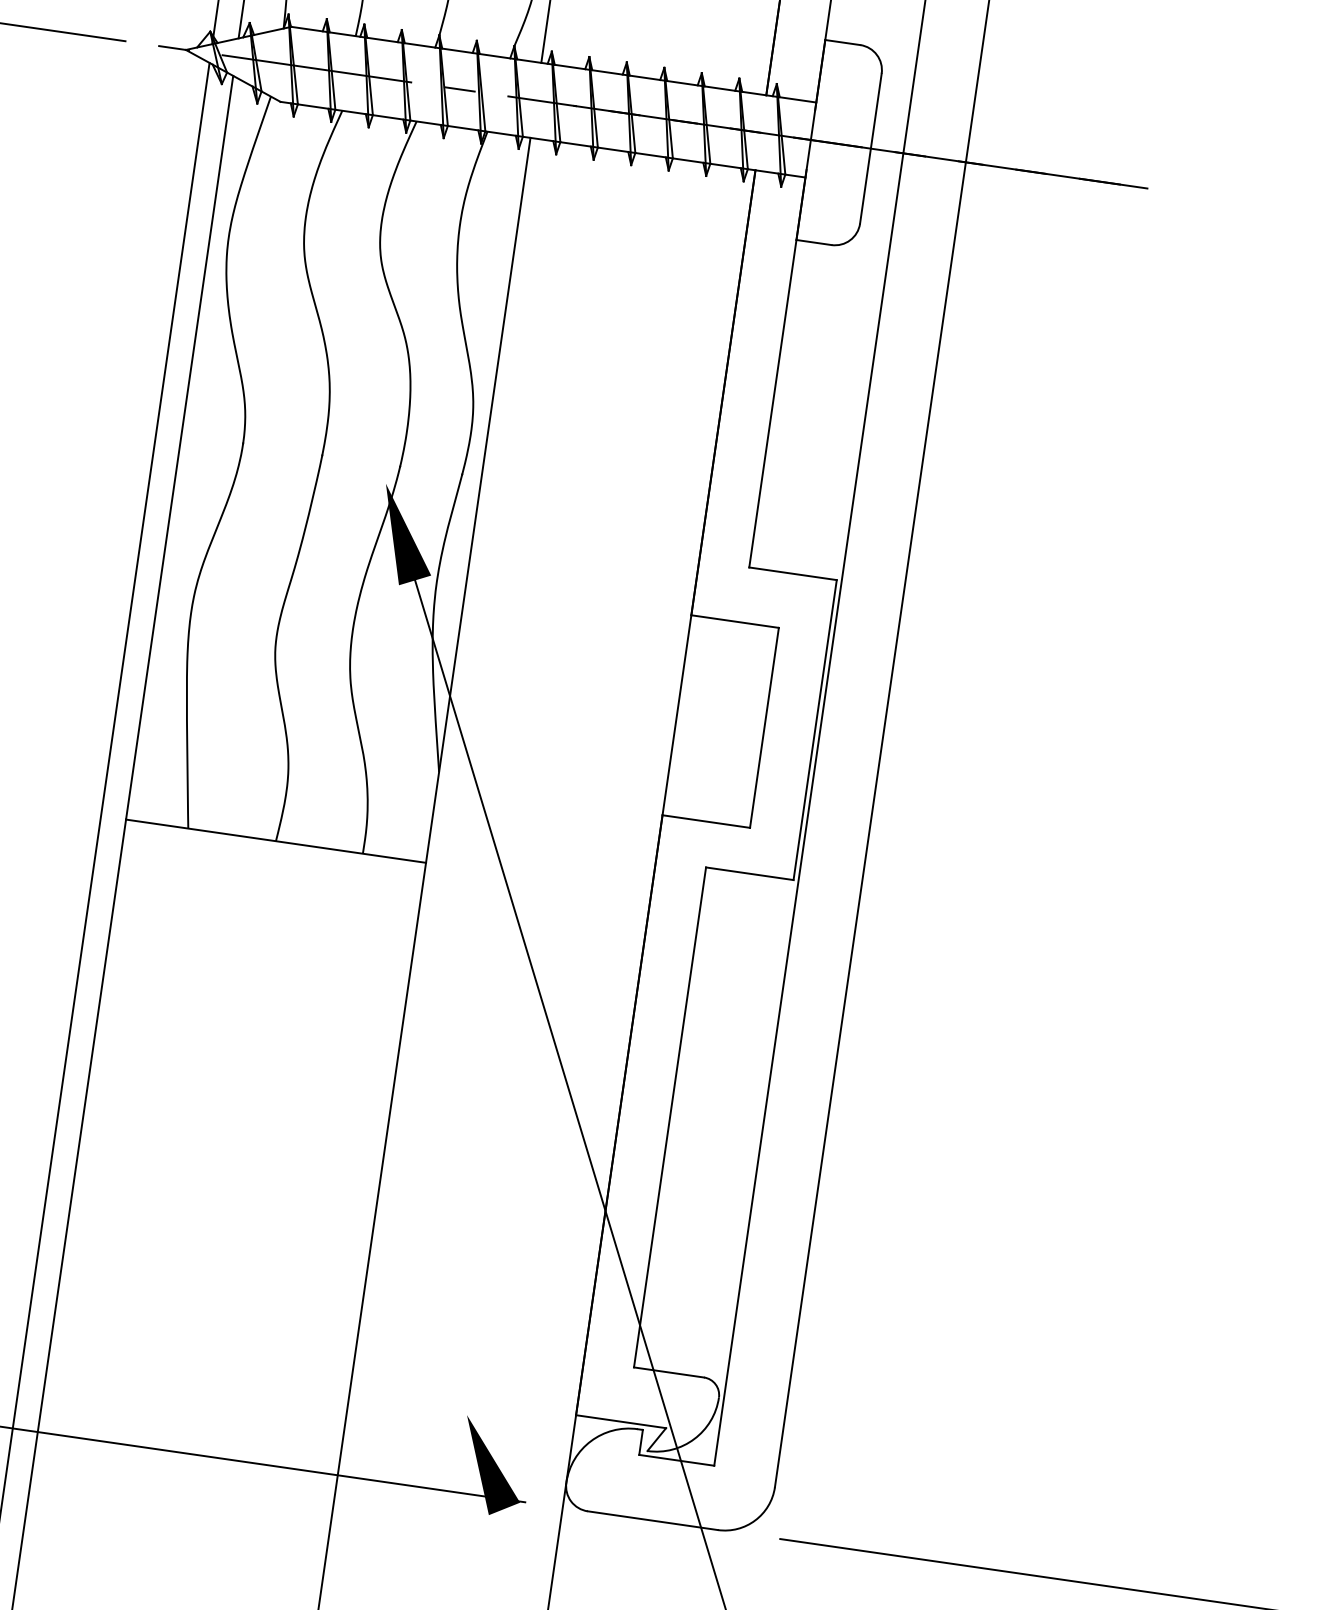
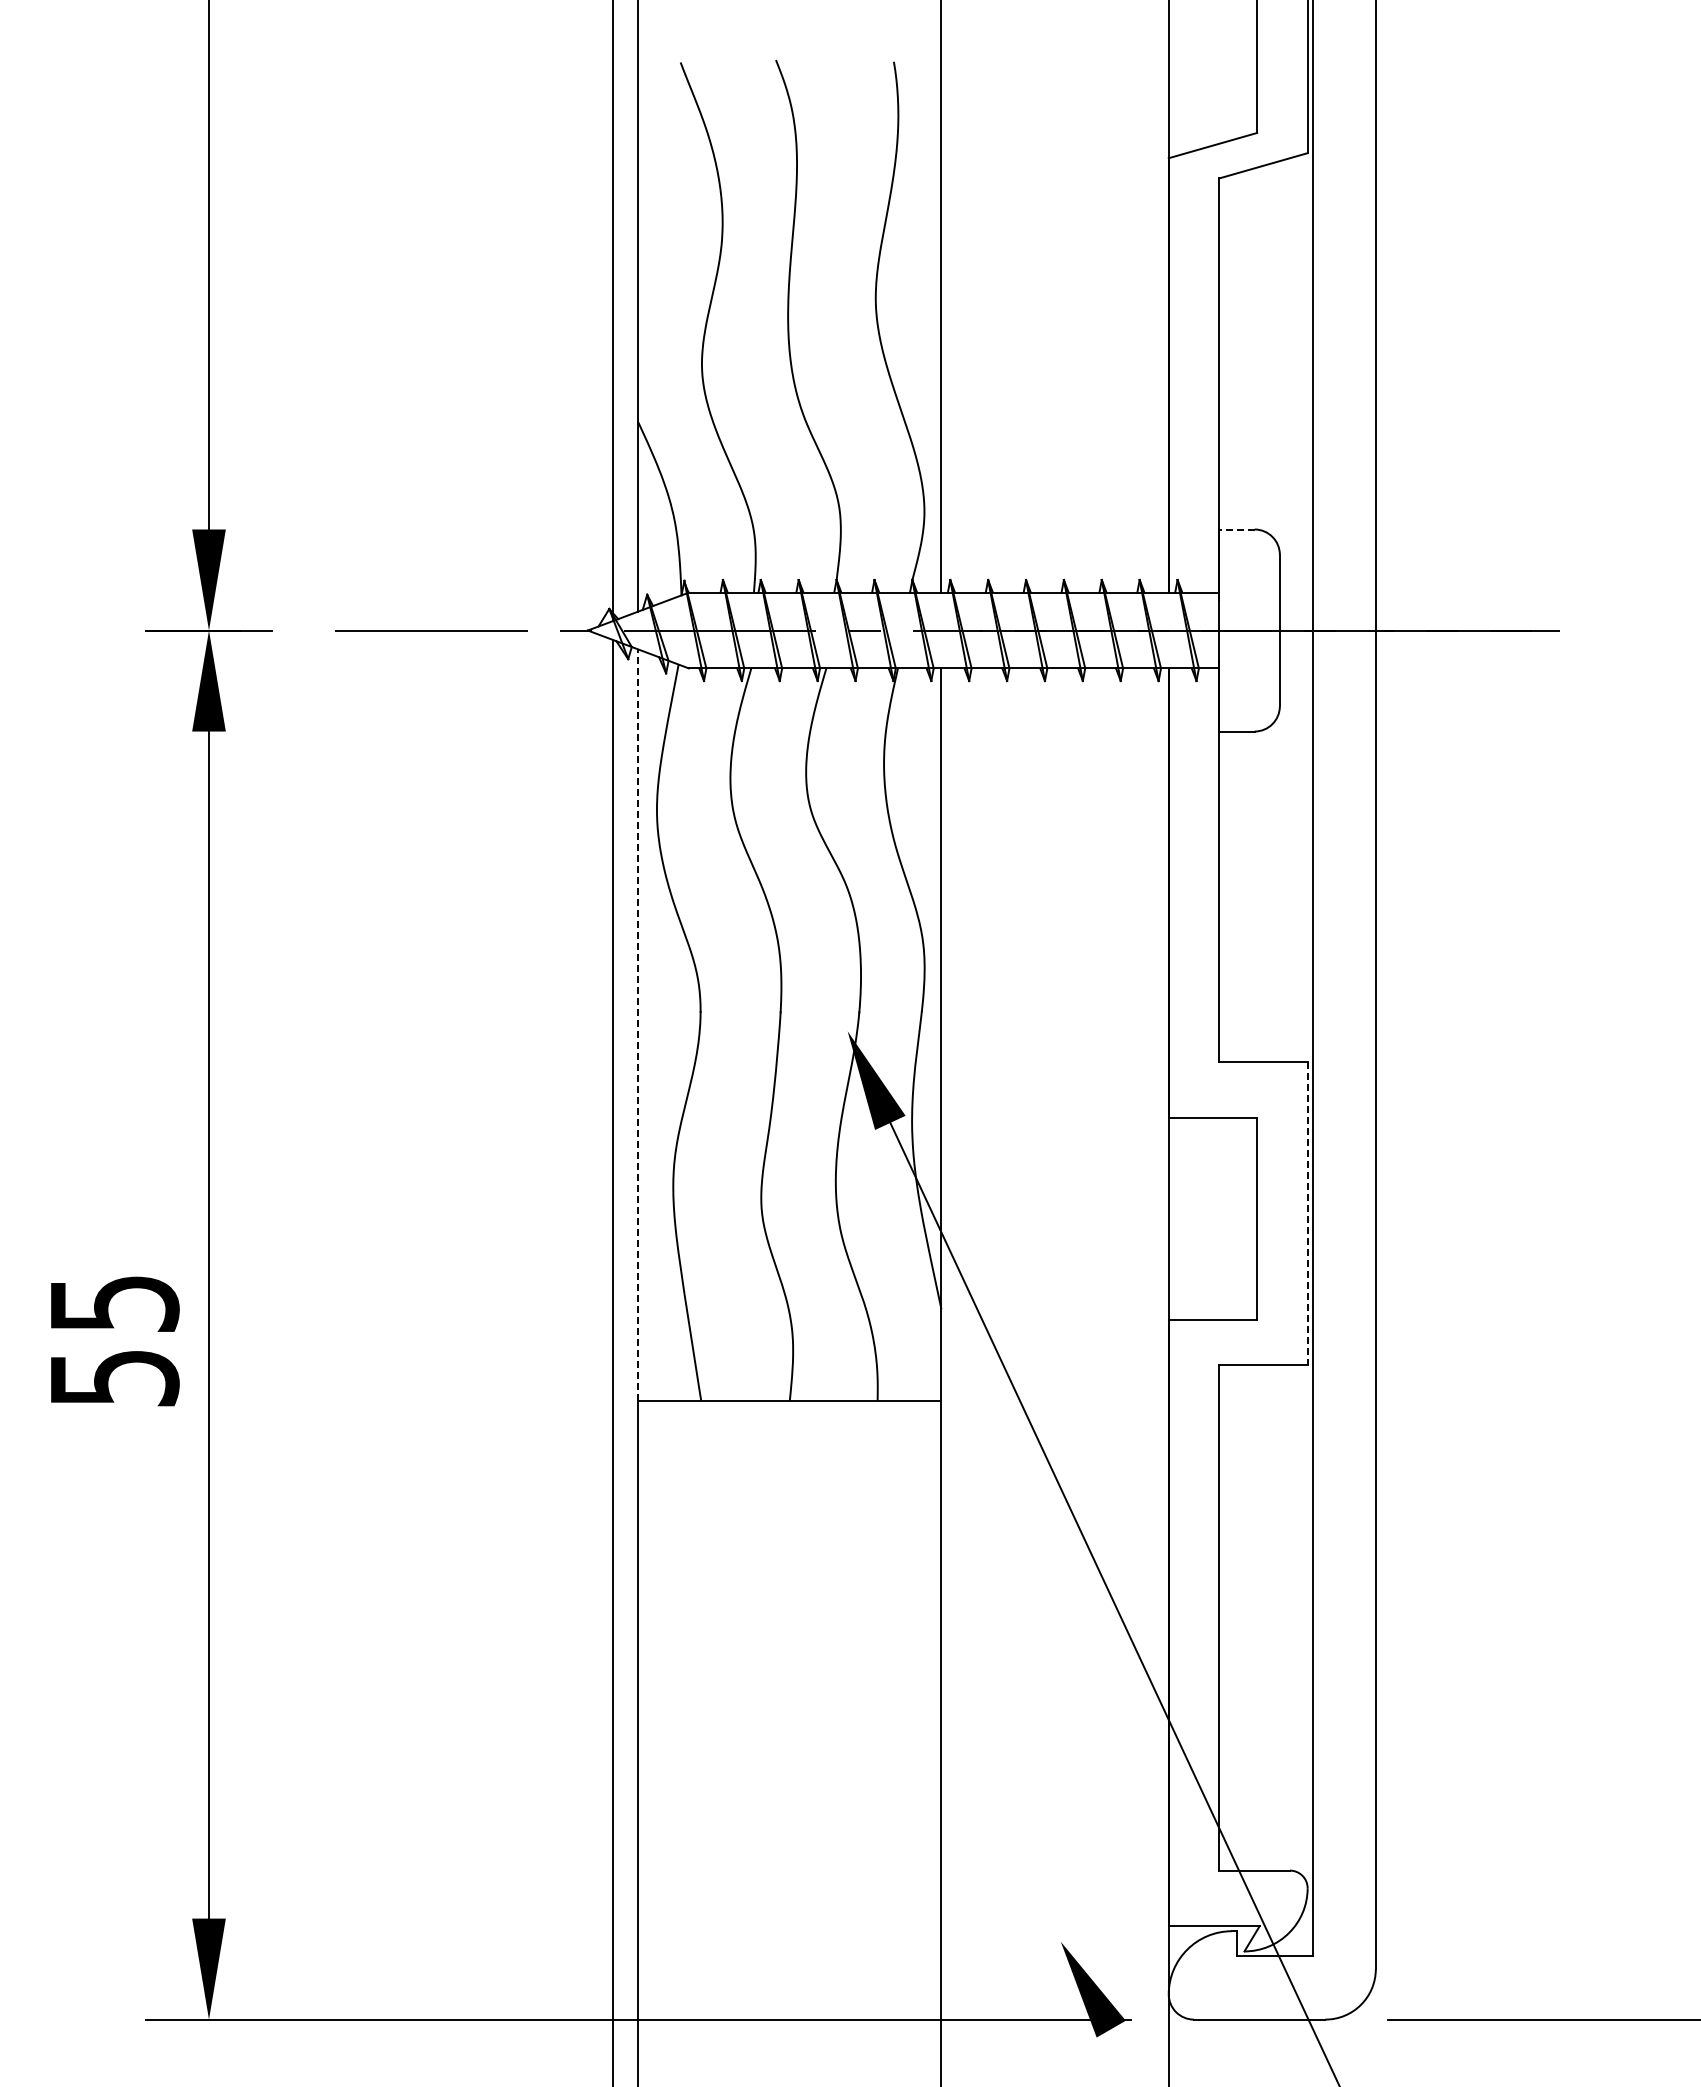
line: (842, 42) -> (1236, 529), solid -> dashed
line: (179, 448) -> (638, 1025), solid -> dashed
line: (815, 729) -> (1307, 1213), solid -> dashed

